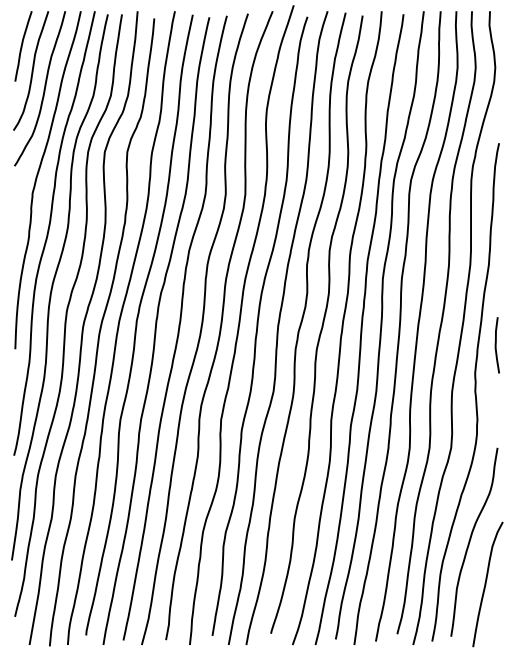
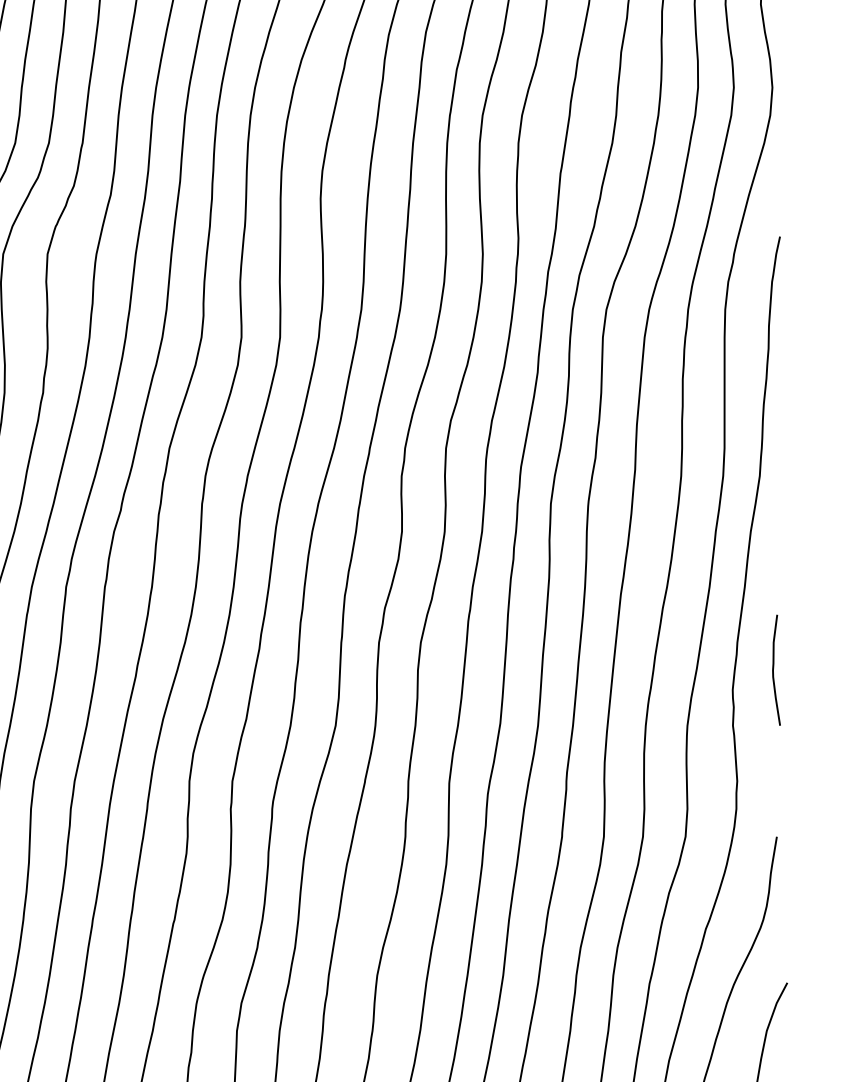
curve: (496, 345) -> (774, 670), moved

